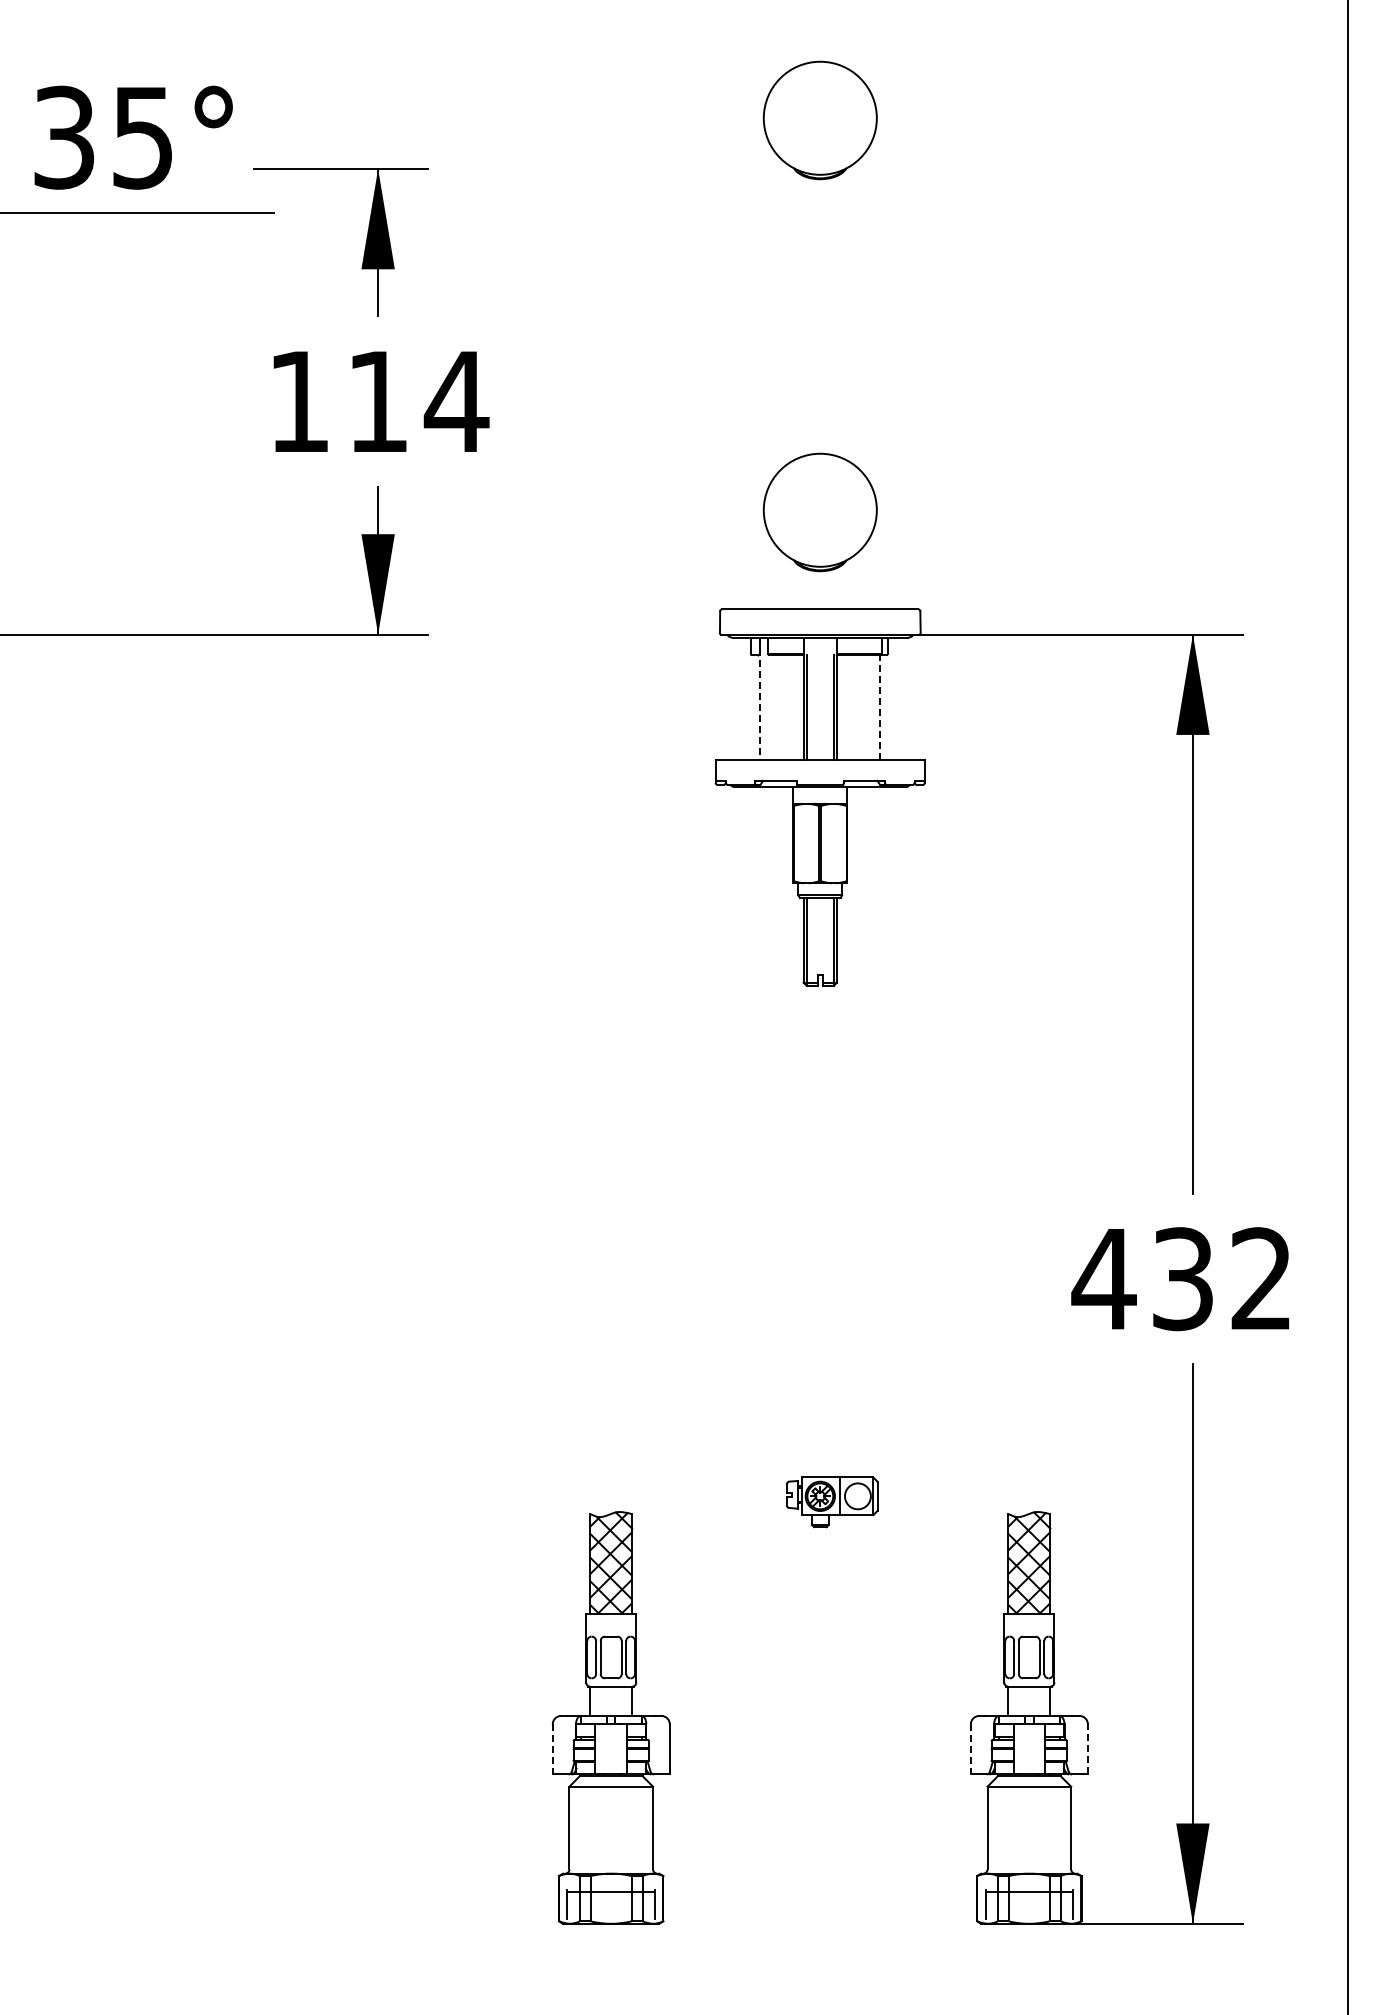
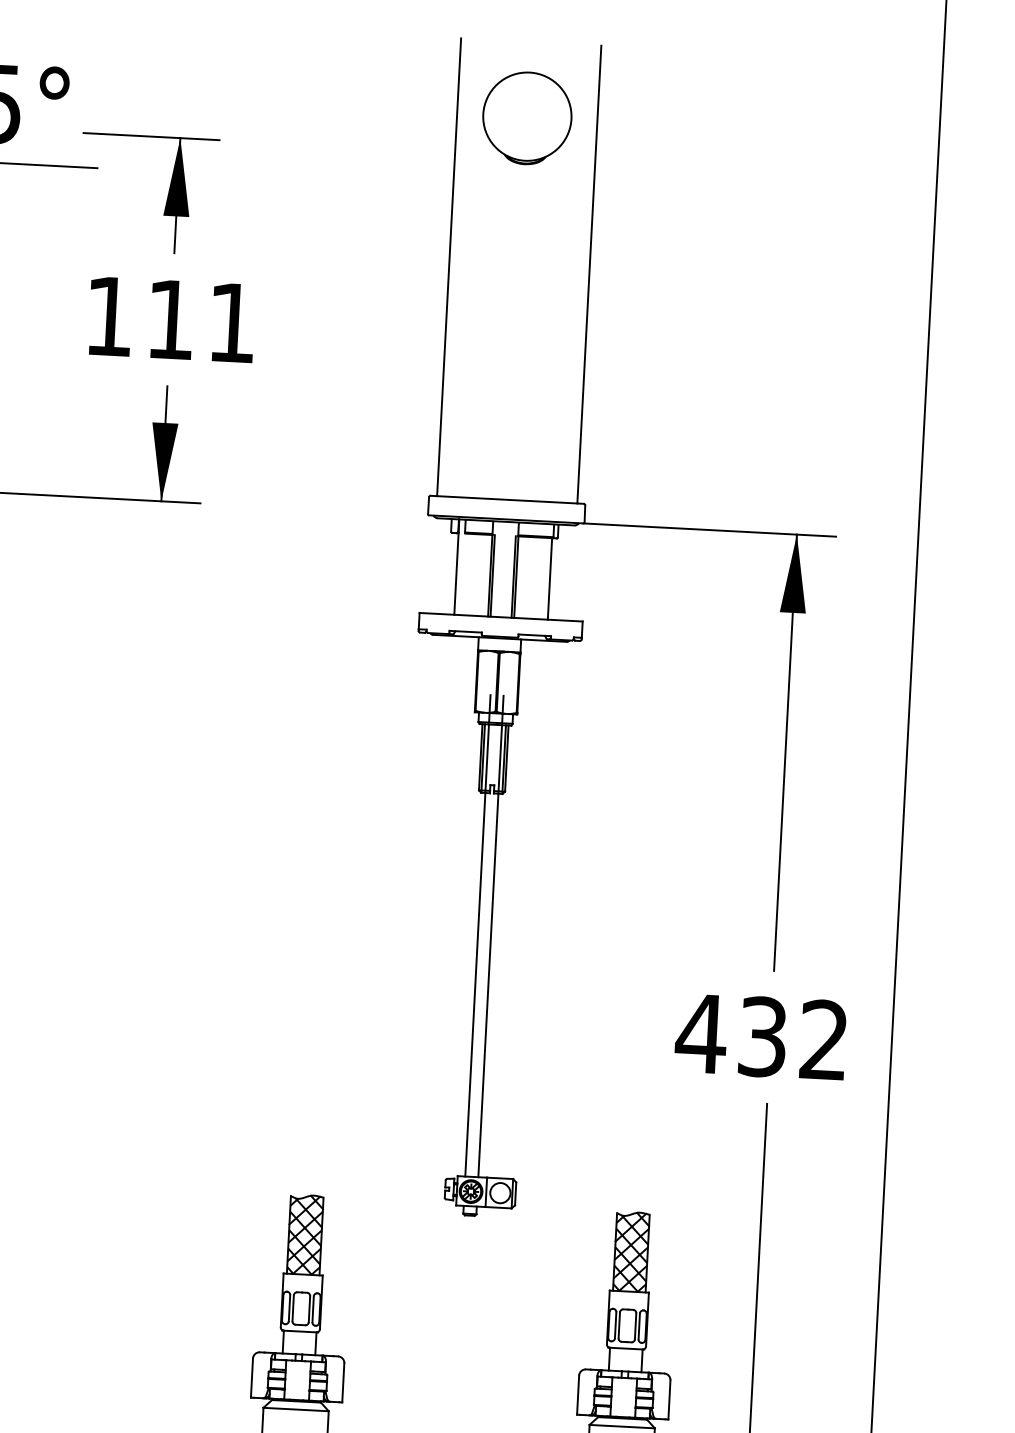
line: (730, 315) -> (449, 266), added
line: (910, 315) -> (589, 274), added
text: (456, 401) -> (232, 322), 114 -> 111
part: (819, 512) -> (510, 424), removed
line: (760, 699) -> (456, 567), dashed -> solid
line: (880, 707) -> (550, 578), dashed -> solid
line: (811, 1168) -> (477, 935), added
line: (828, 1168) -> (490, 936), added
line: (1087, 1748) -> (669, 1399), dashed -> solid
line: (552, 1749) -> (251, 1378), dashed -> solid
line: (970, 1749) -> (577, 1395), dashed -> solid

